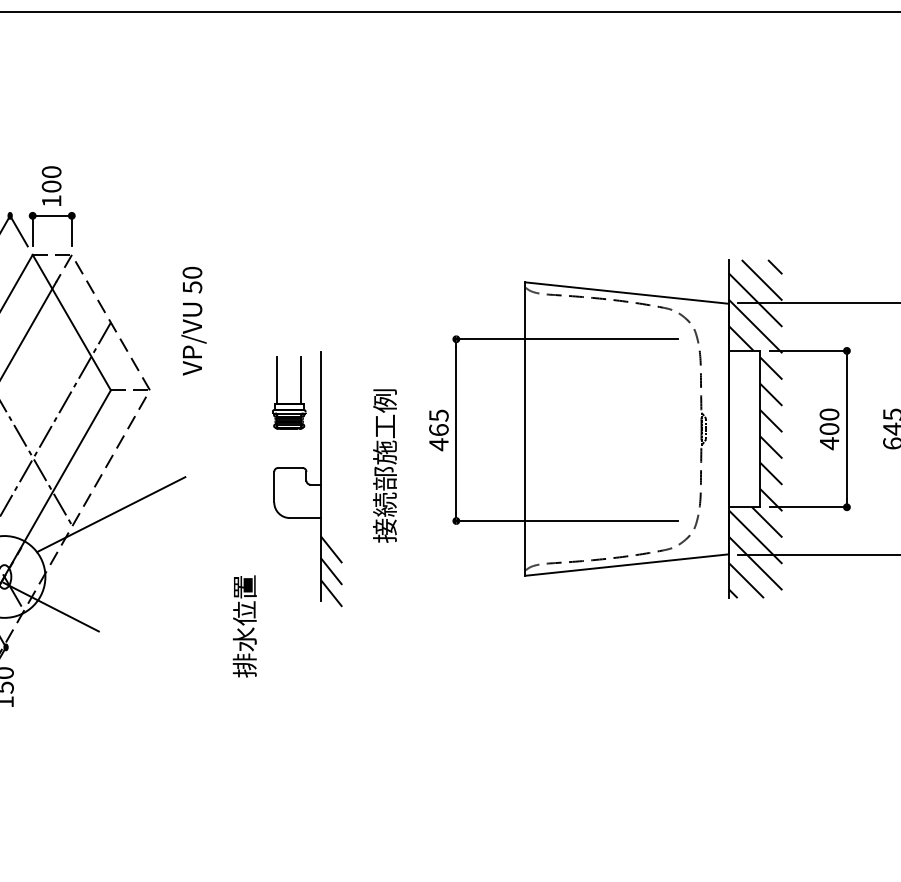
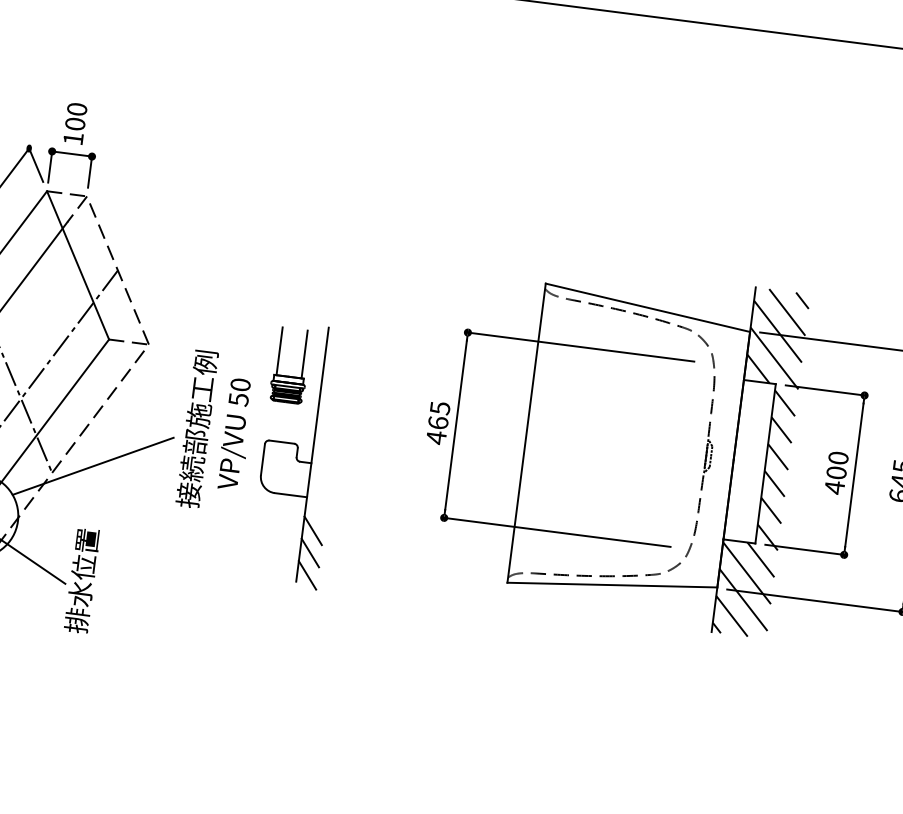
text: (193, 320) -> (235, 433), moved
text: (384, 465) -> (196, 428), moved
text: (244, 626) -> (81, 580), moved

